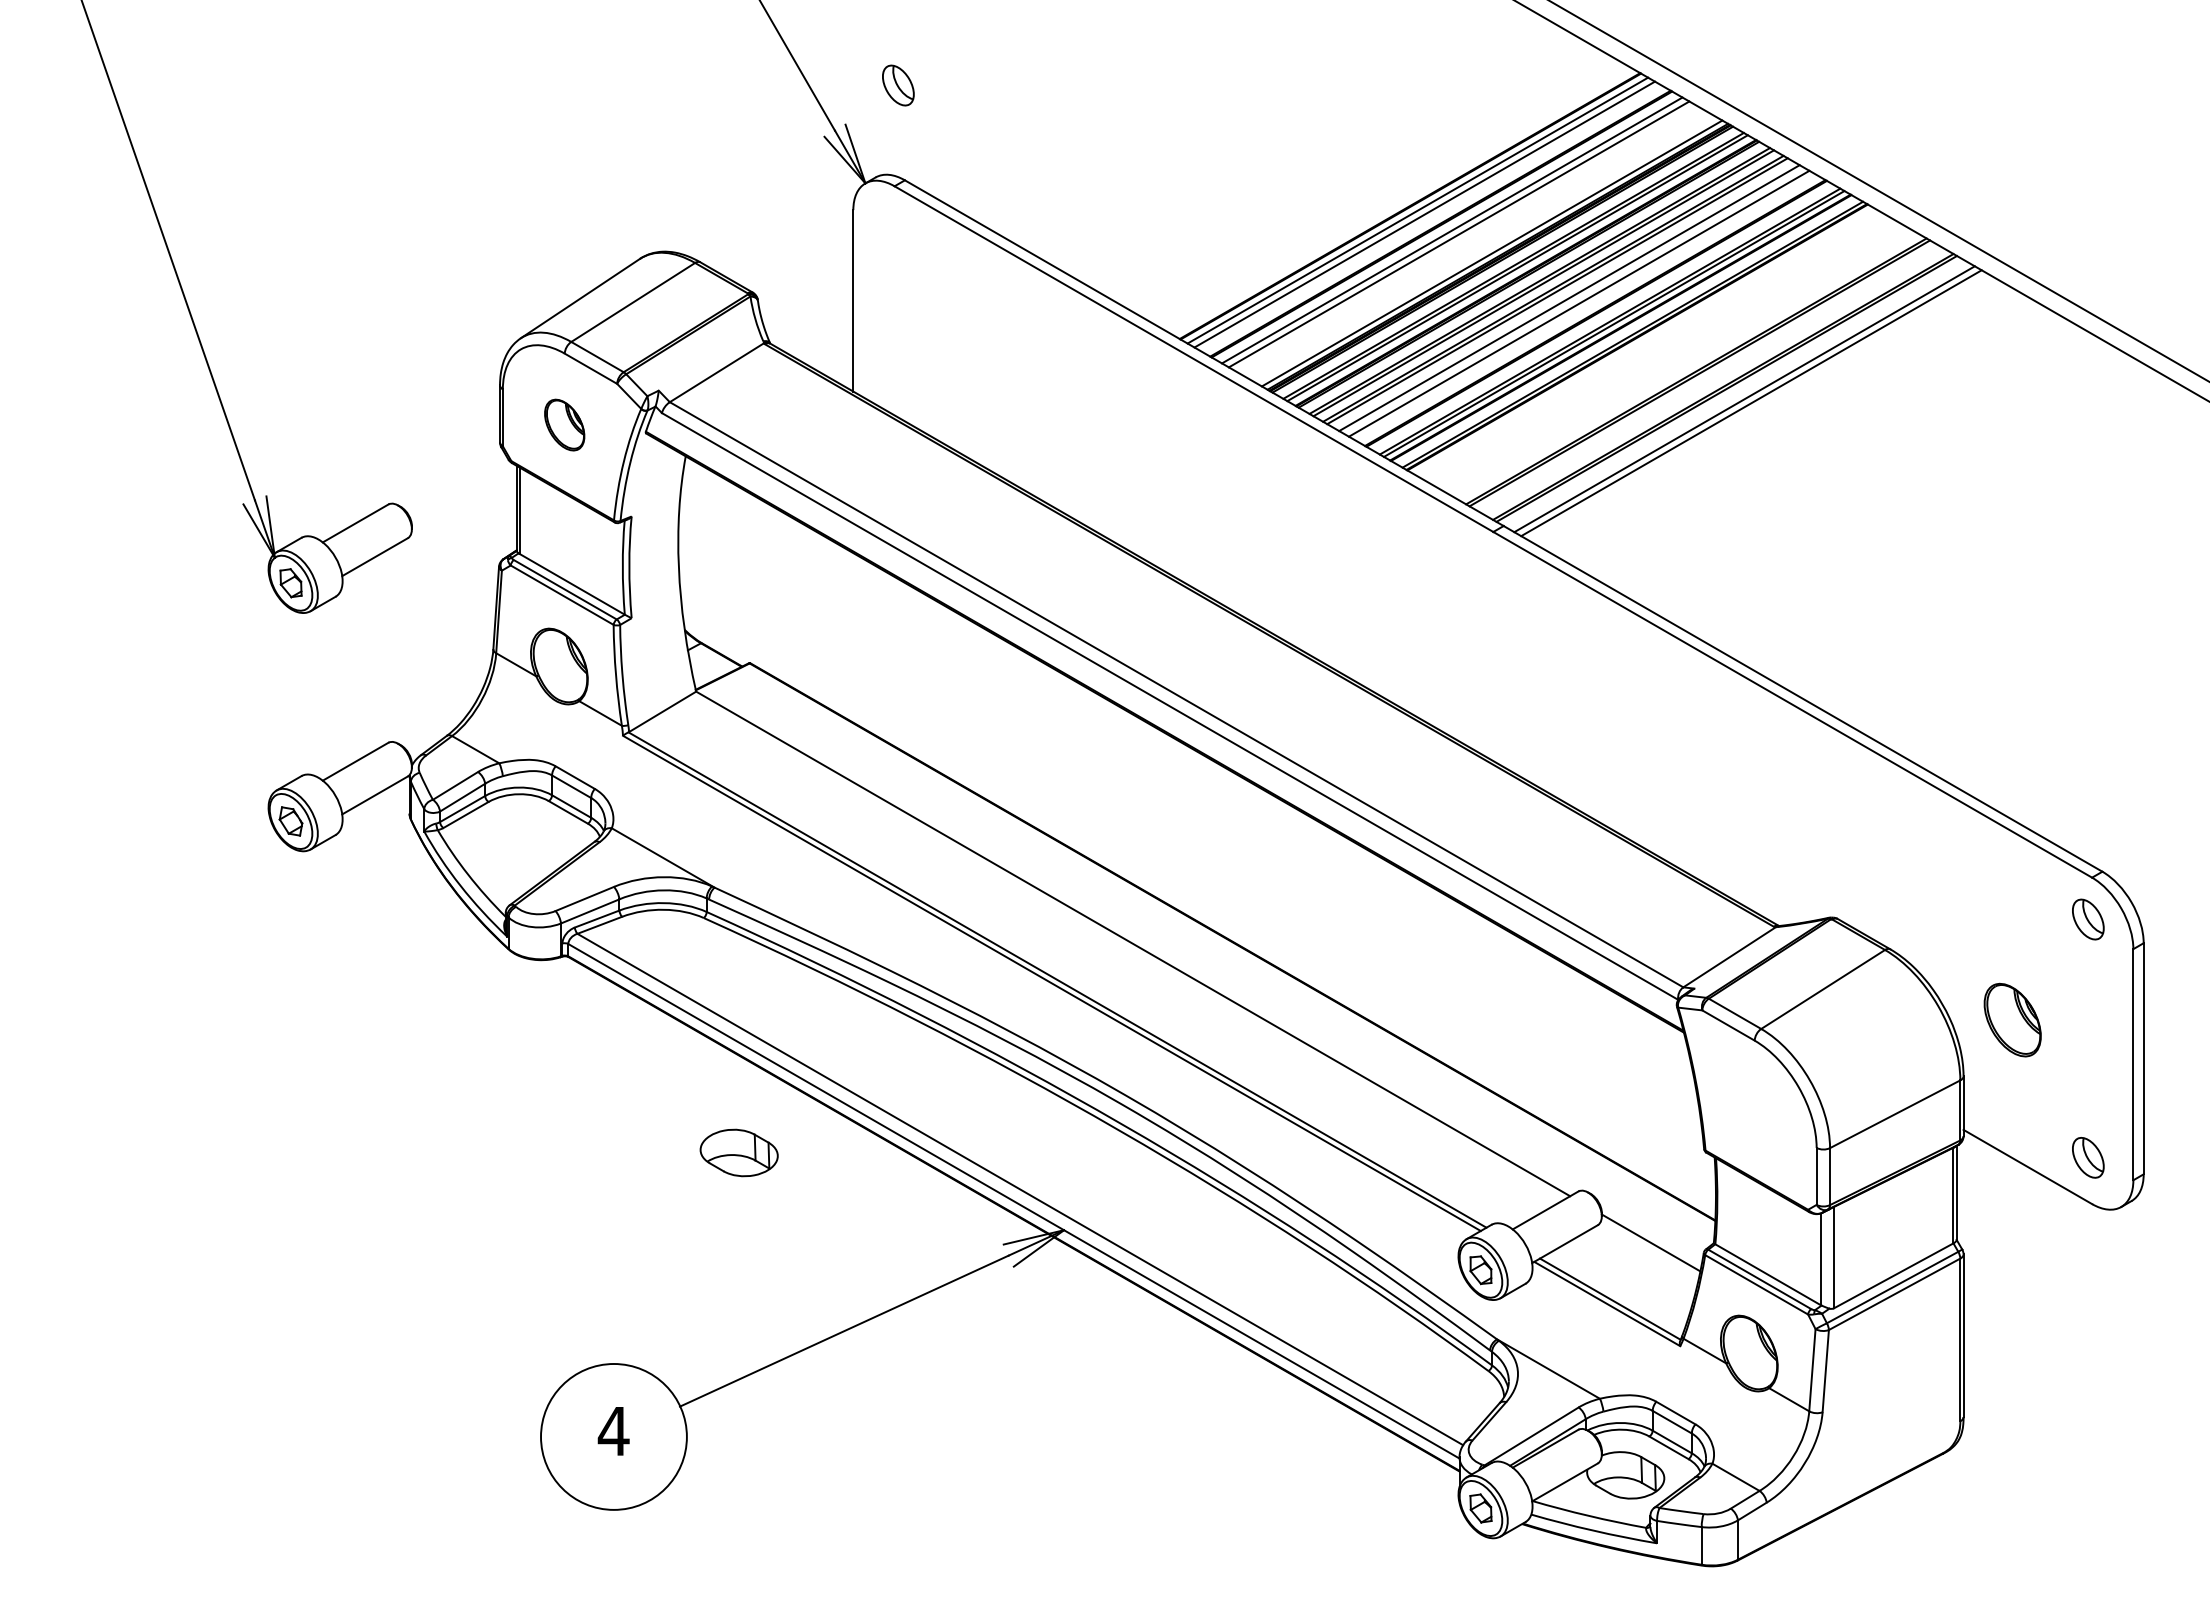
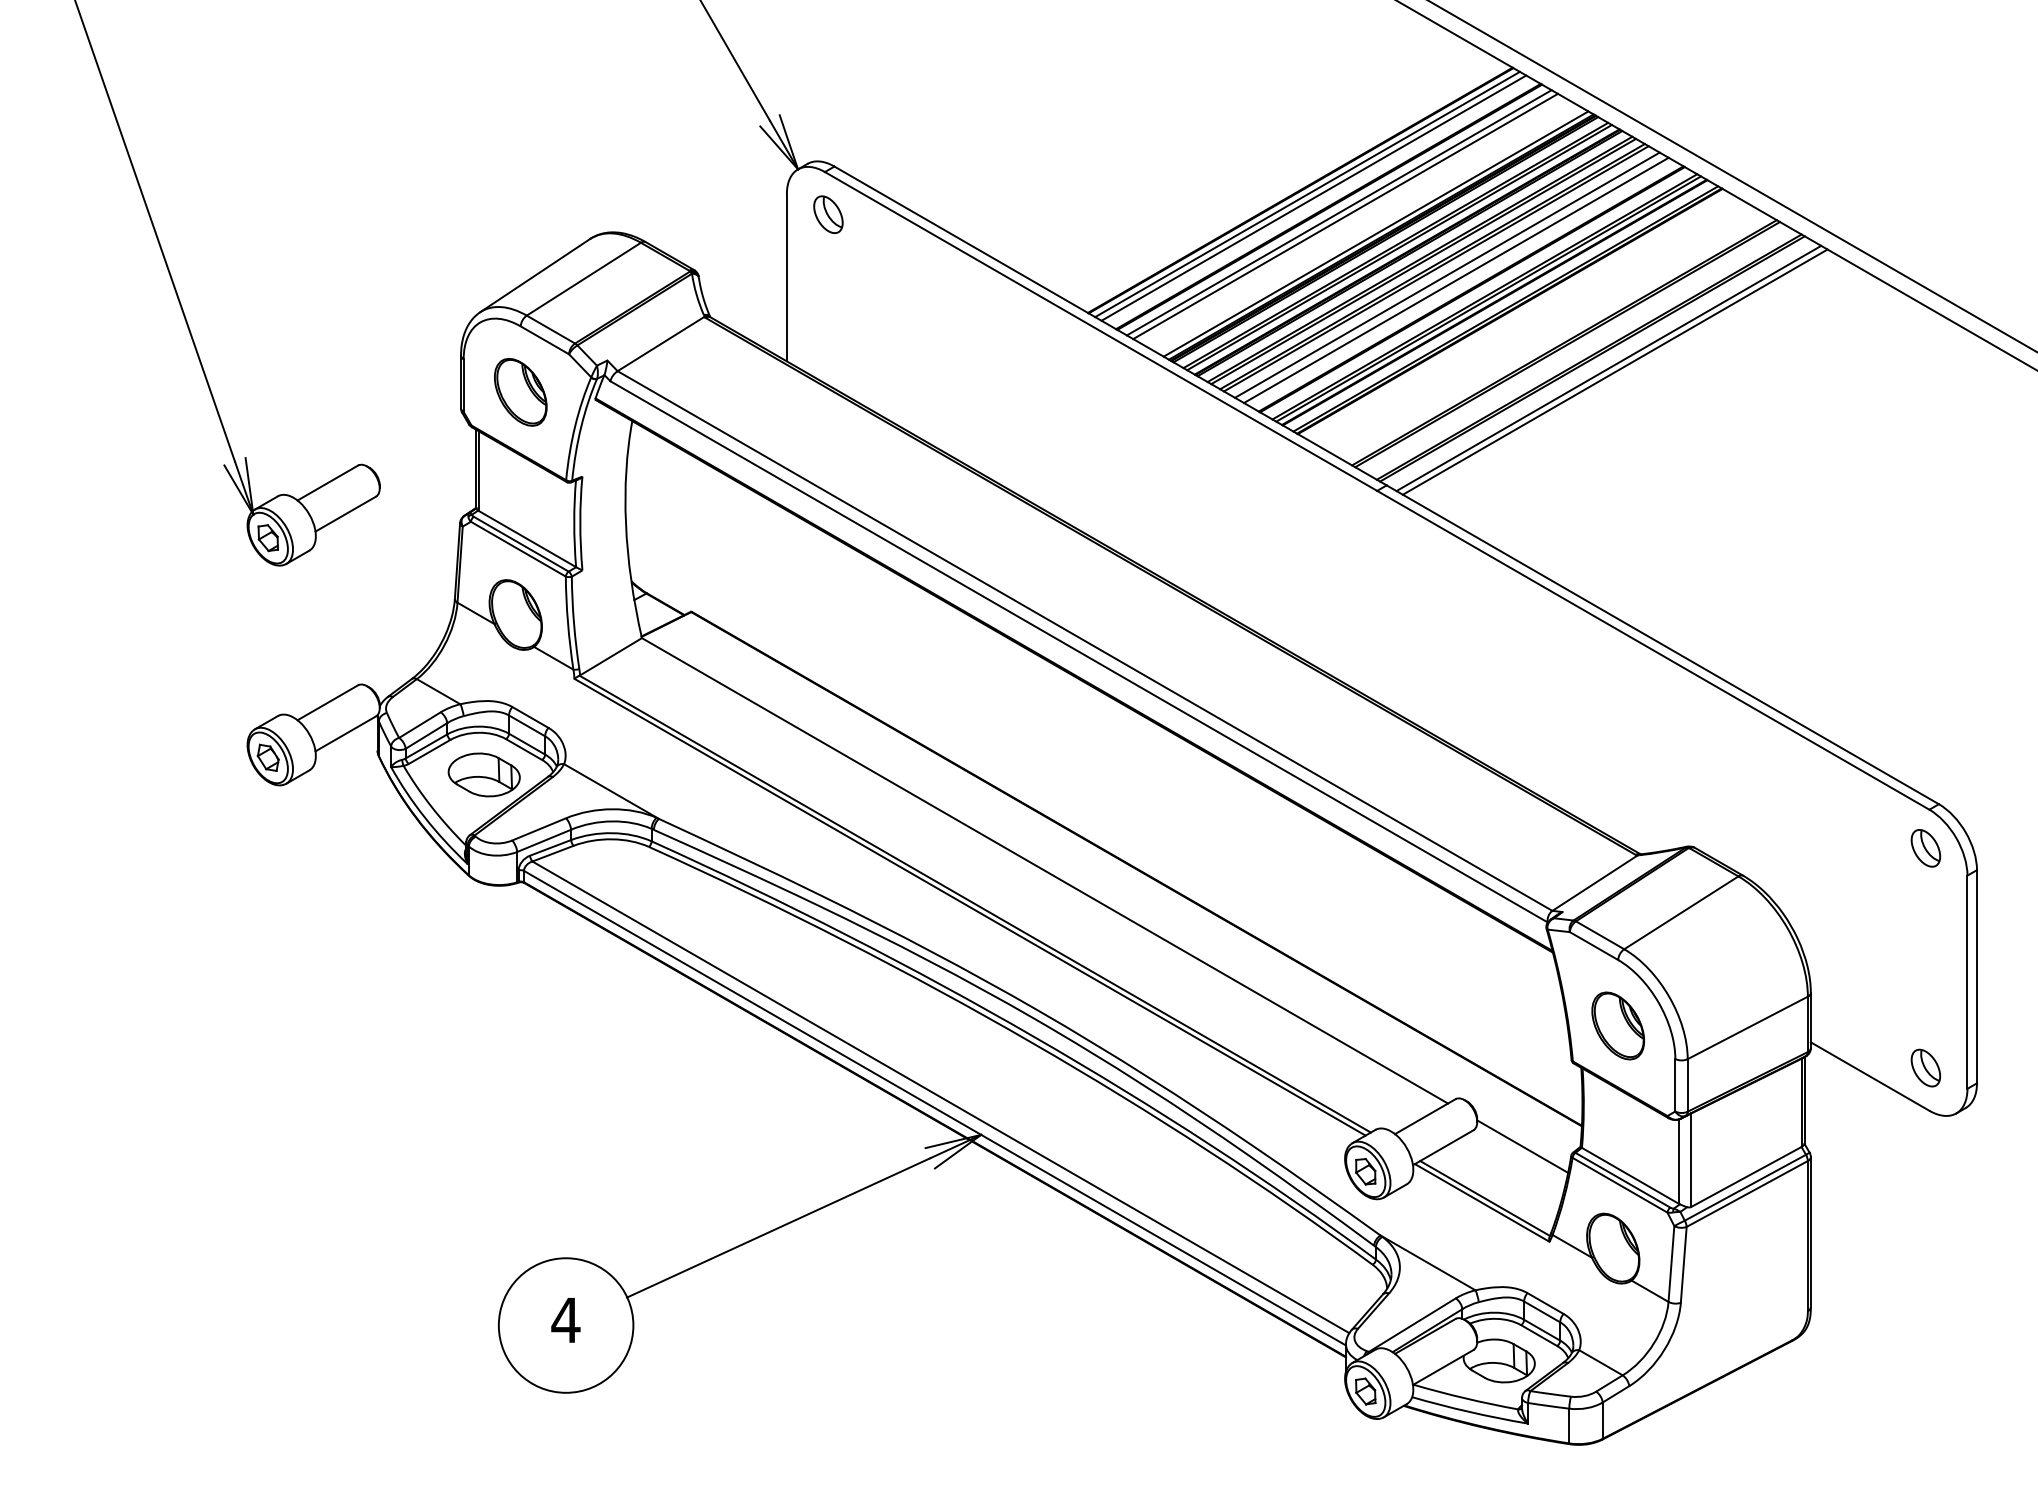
part: (898, 85) -> (828, 214), moved
part: (564, 424) -> (520, 391), size x1.43
part: (2012, 1019) -> (1618, 1025), moved
part: (738, 1152) -> (483, 774), moved

